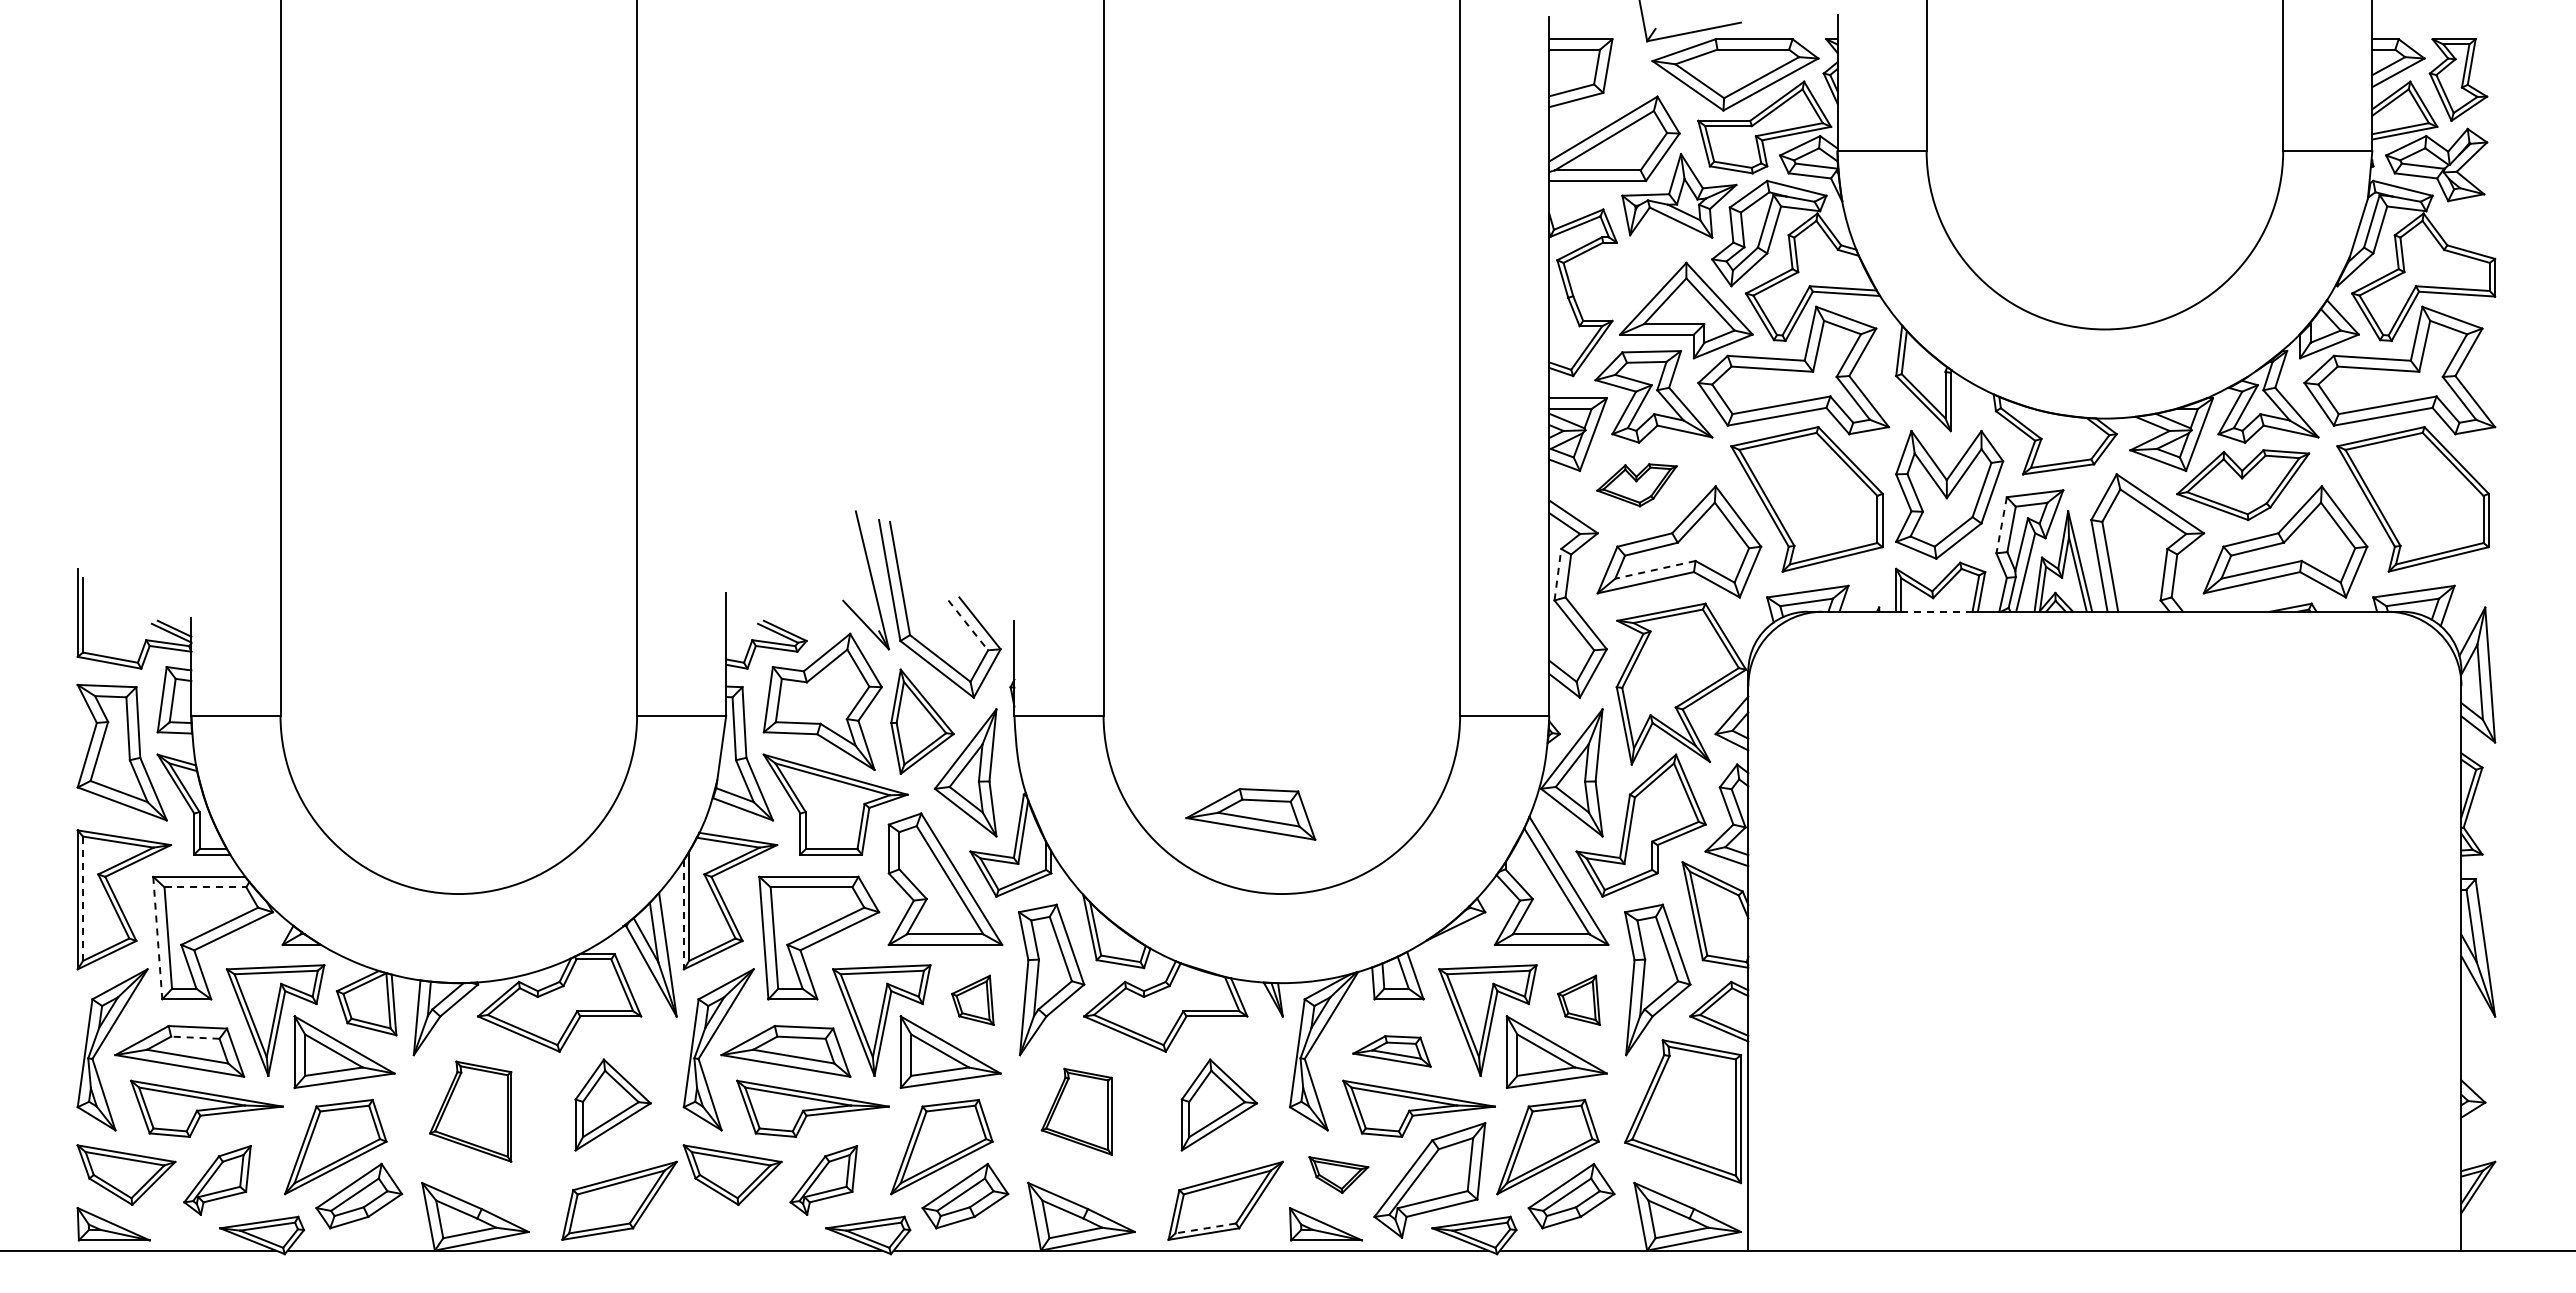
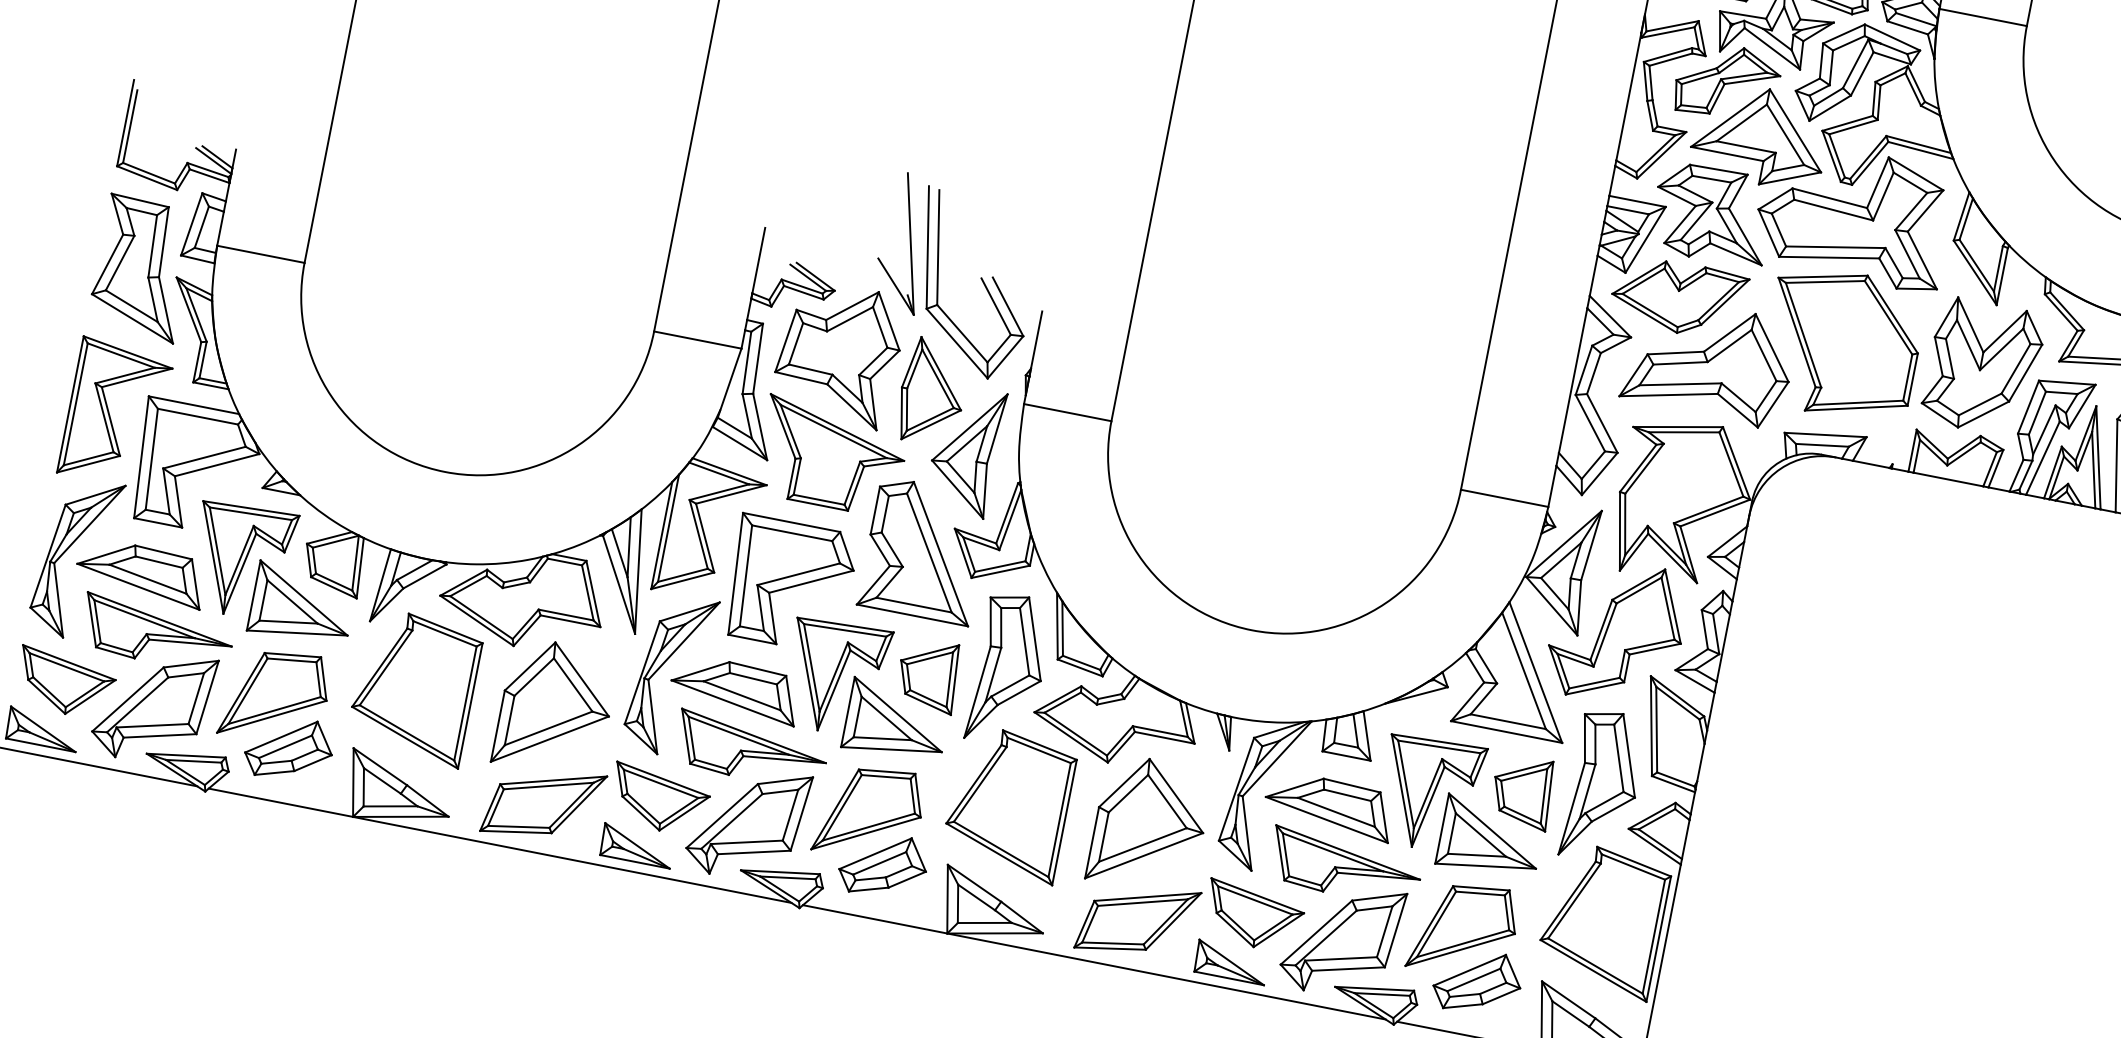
part: (1642, 264) -> (1726, 82), added
part: (1636, 485) -> (1678, 297), size x1.67
line: (2001, 525) -> (2028, 407), dashed -> solid
line: (1654, 569) -> (1679, 383), dashed -> solid
line: (1557, 574) -> (1583, 370), dashed -> solid
line: (1937, 611) -> (1948, 479), dashed -> solid
line: (968, 625) -> (996, 306), dashed -> solid
part: (1250, 814) -> (1236, 546), removed
line: (205, 887) -> (198, 416), dashed -> solid
line: (83, 898) -> (76, 404), dashed -> solid
line: (683, 914) -> (661, 535), dashed -> solid
line: (157, 938) -> (141, 457), dashed -> solid
part: (972, 1000) -> (928, 675), size x1.43
part: (1578, 1000) -> (1522, 791), size x1.43
line: (194, 1037) -> (158, 561), dashed -> solid
part: (1391, 1051) -> (1329, 805), size x1.67
part: (612, 1104) -> (555, 707), size x1.43
part: (1219, 1104) -> (1150, 824), size x1.43
part: (470, 1111) -> (414, 687), size x1.43
part: (1076, 1111) -> (1008, 803), size x1.67
part: (1338, 1174) -> (1253, 916), size x1.67
part: (217, 1180) -> (153, 706), size x1.67
part: (823, 1180) -> (747, 822), size x1.67
part: (719, 1224) -> (637, 846), added
line: (1205, 1228) -> (1112, 943), dashed -> solid

